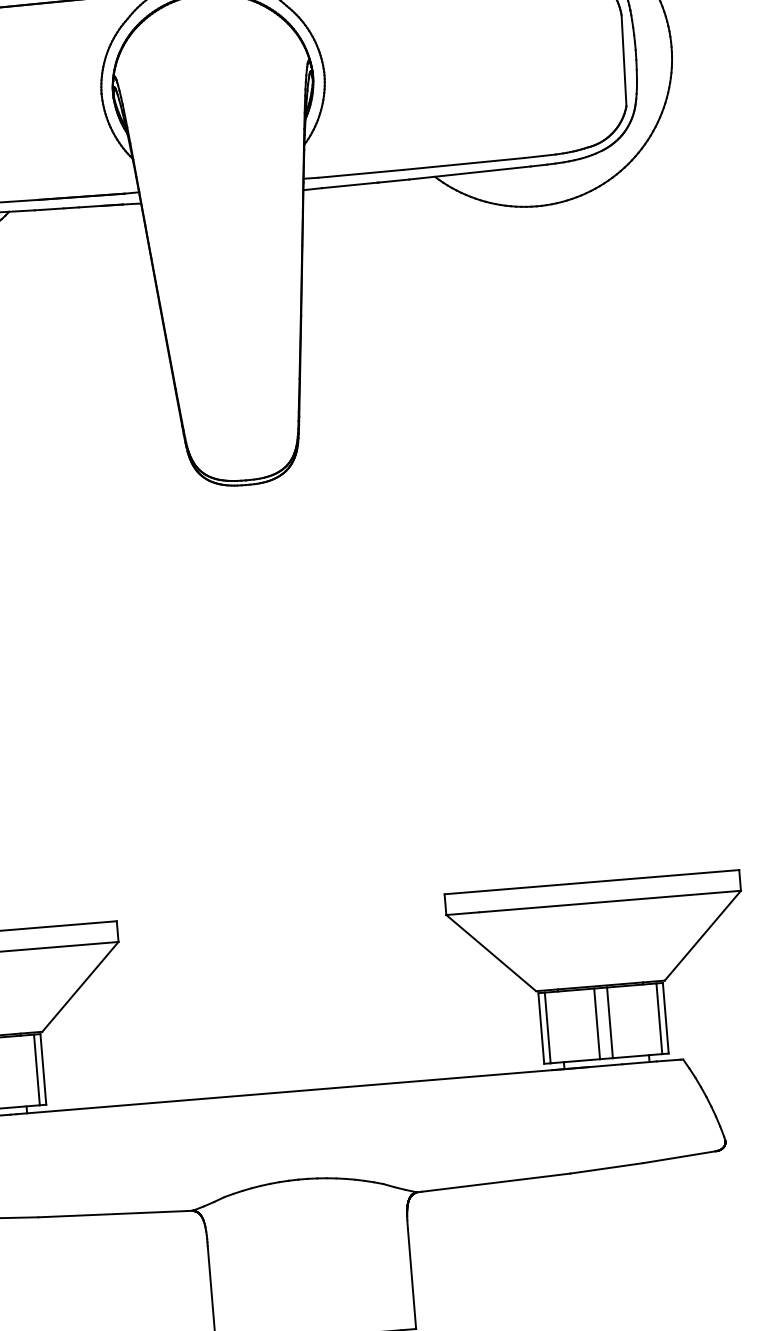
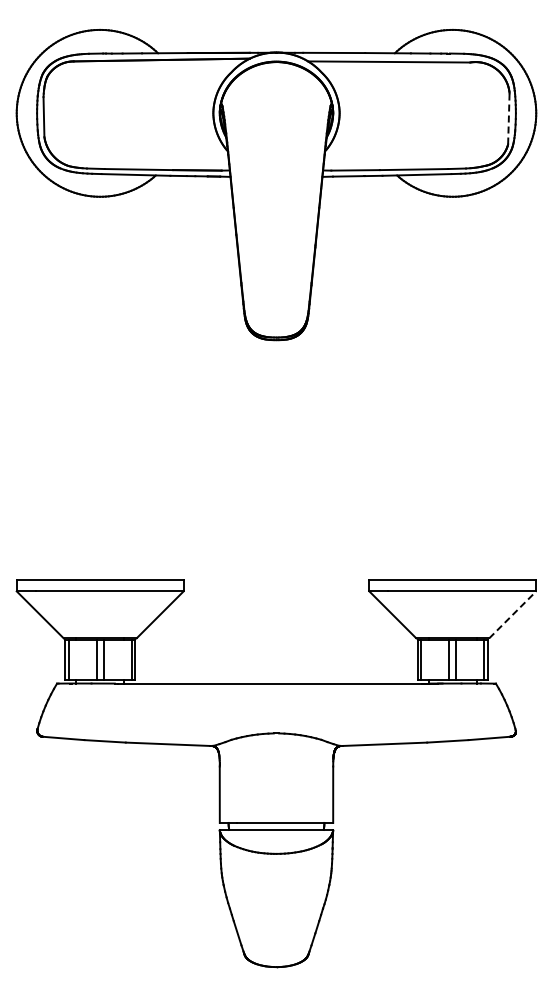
line: (623, 60) -> (508, 118), solid -> dashed
line: (704, 934) -> (513, 614), solid -> dashed

